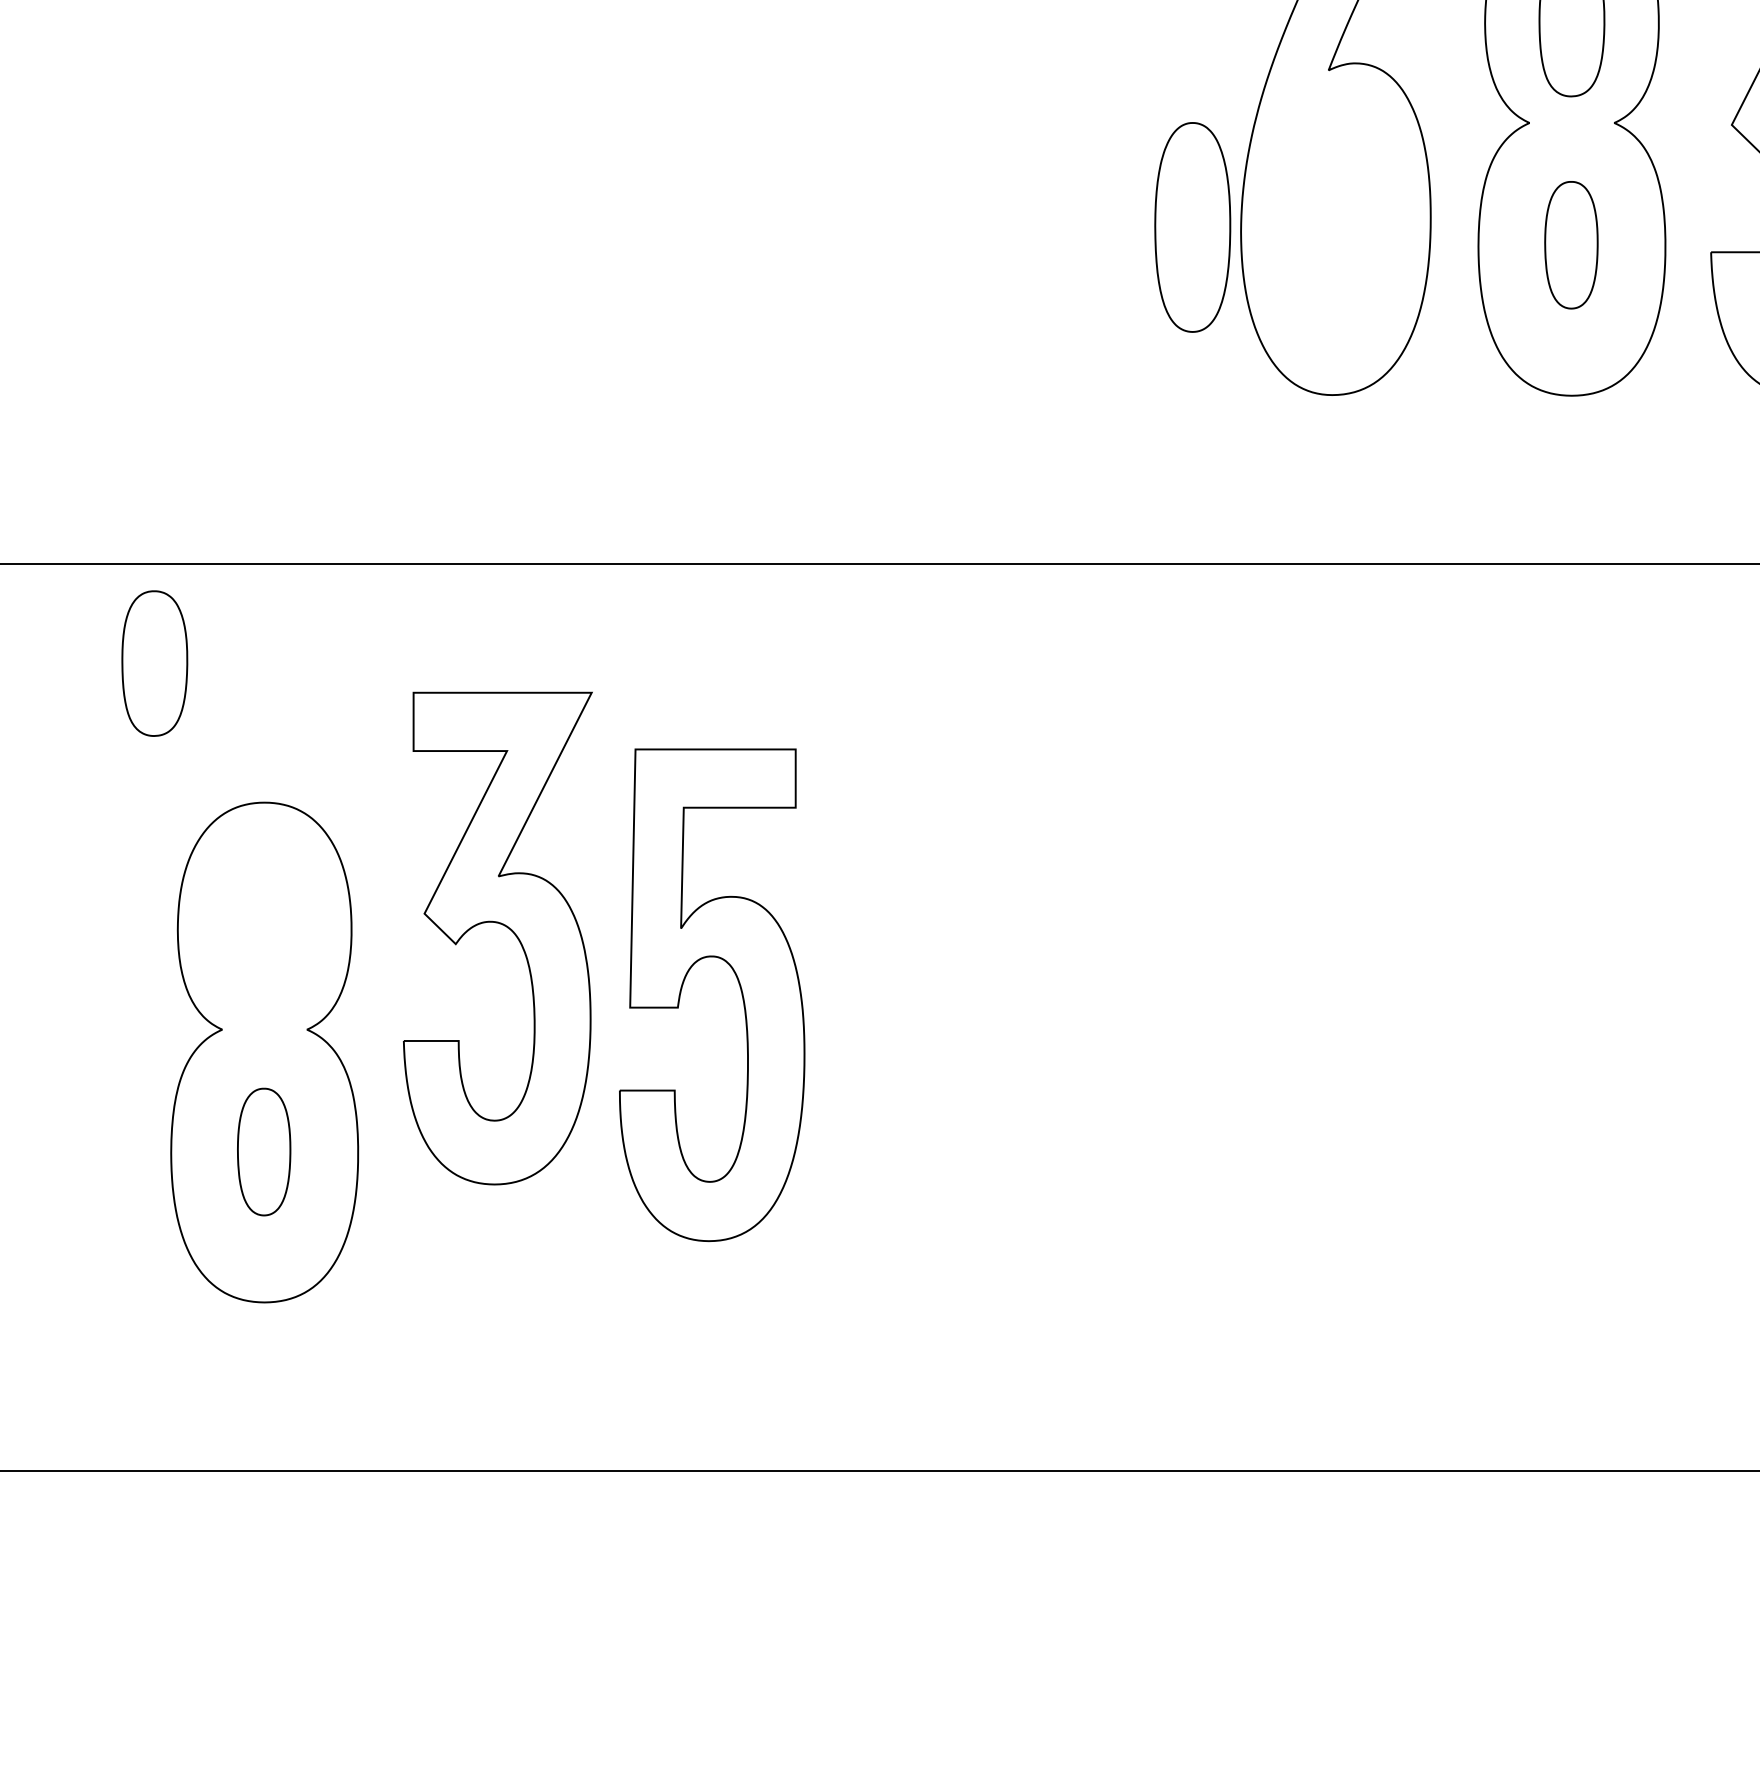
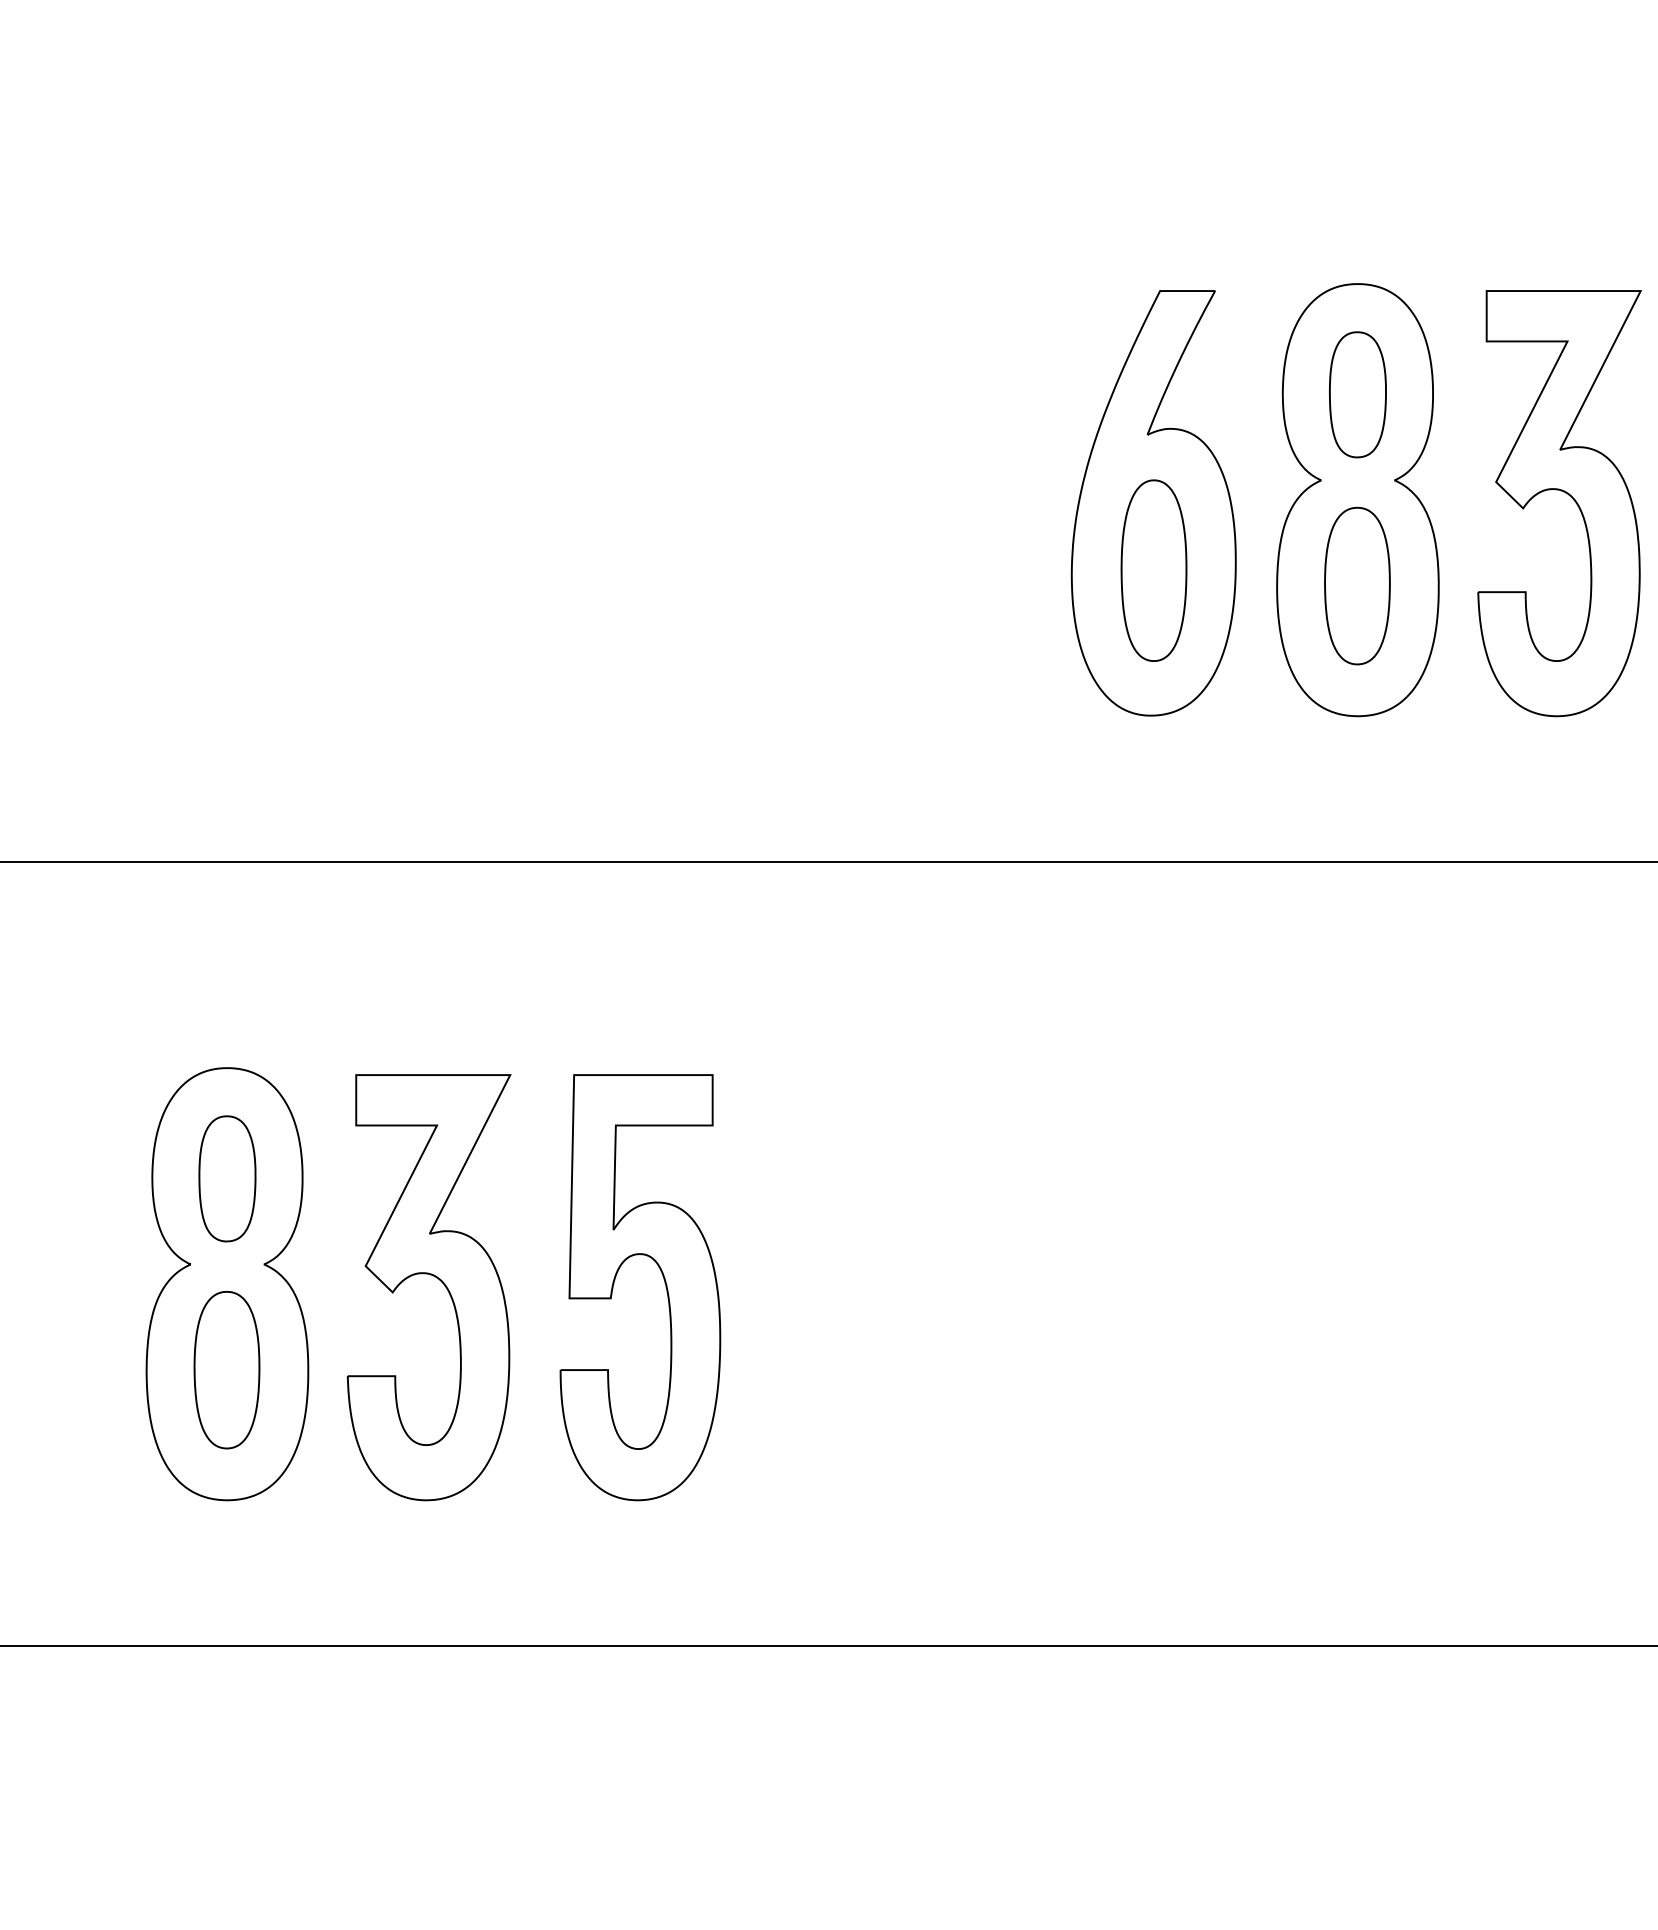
part: (1192, 227) -> (1153, 570), moved
part: (1571, 244) -> (1357, 585), size x1.43
part: (154, 663) -> (227, 1178), moved
part: (506, 927) -> (436, 1278), moved
part: (740, 990) -> (664, 1283), moved
part: (263, 1152) -> (226, 1370), size x1.43

